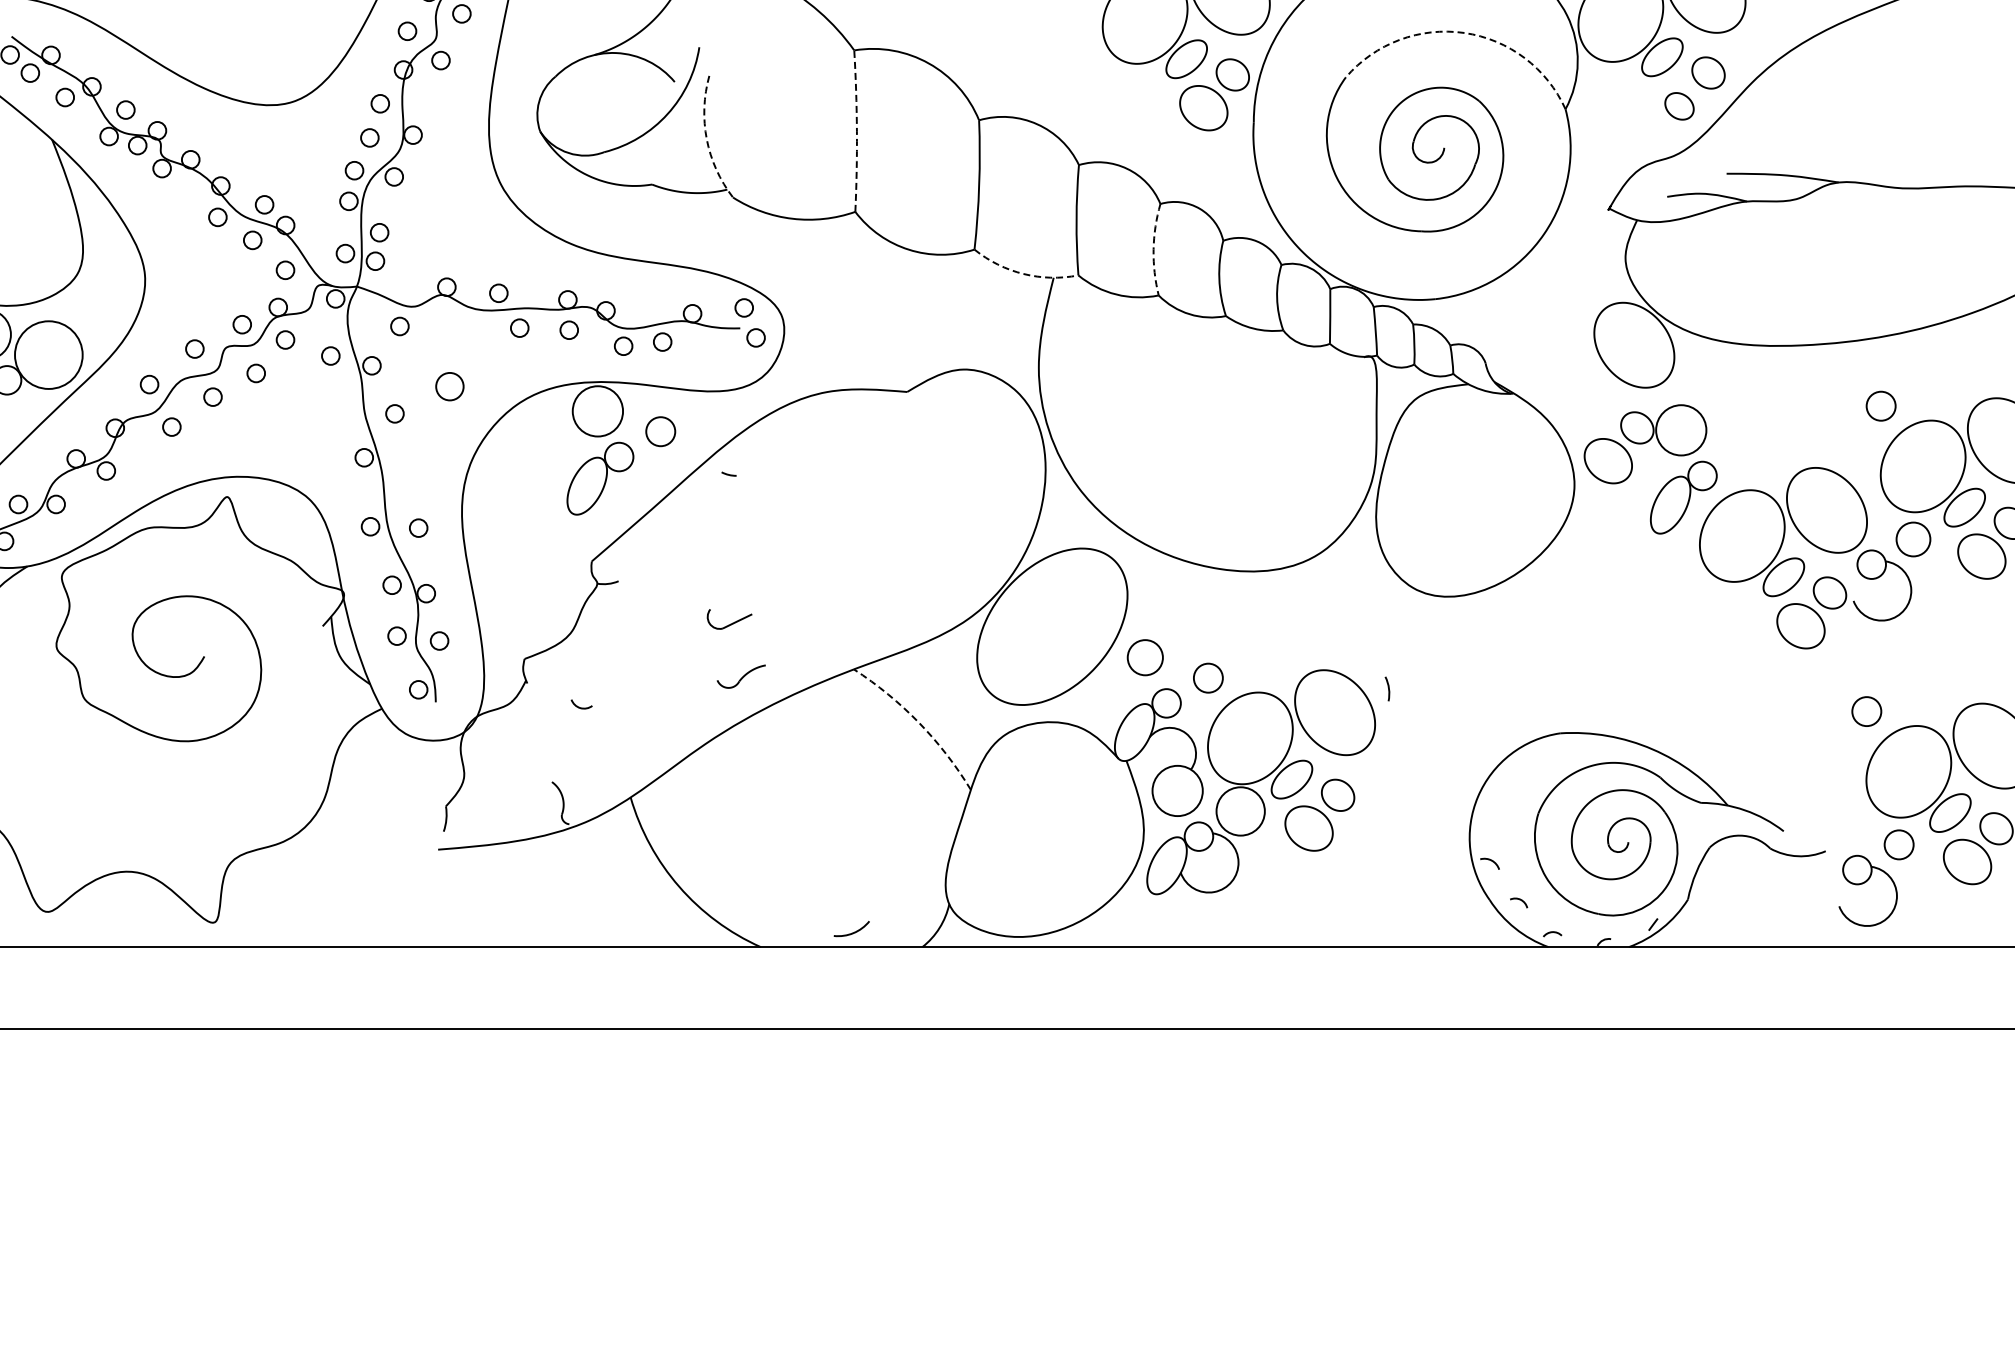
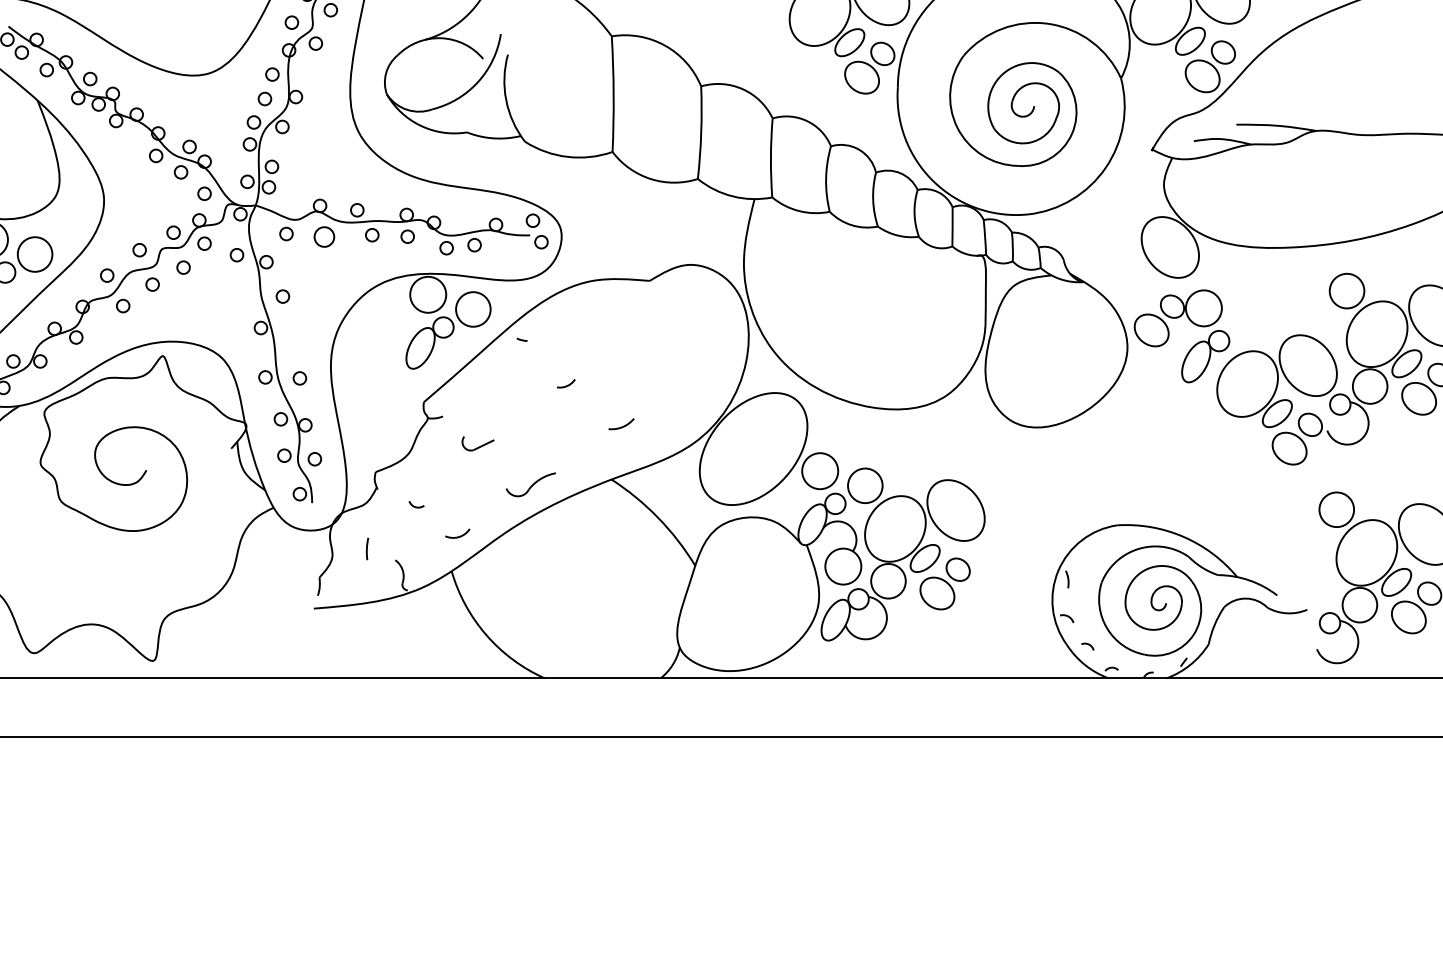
arc: (1464, 32) -> (1048, 23), dashed -> solid
part: (1679, 106) -> (1202, 76), size x1.67
arc: (856, 131) -> (613, 94), dashed -> solid
arc: (706, 139) -> (505, 100), dashed -> solid
arc: (1153, 249) -> (826, 178), dashed -> solid
arc: (1023, 274) -> (732, 196), dashed -> solid
circle: (48, 354) -> (34, 254), size x0.71
circle: (449, 386) -> (324, 236), moved
circle: (1881, 406) -> (1347, 291), size x1.67
circle: (660, 431) -> (473, 309), size x1.67
arc: (792, 537) -> (567, 385), added
circle: (1913, 539) -> (1370, 386), size x1.43
part: (729, 619) -> (478, 443), moved
circle: (1145, 657) -> (820, 471), size x1.43
part: (741, 676) -> (531, 484), size x1.43
circle: (1208, 678) -> (865, 486), size x1.67
arc: (1387, 687) -> (1067, 578), moved
circle: (1866, 711) -> (1336, 509), size x1.67
arc: (919, 722) -> (658, 517), dashed -> solid
arc: (640, 748) -> (458, 536), added
arc: (513, 765) -> (367, 548), added
circle: (1898, 844) -> (1359, 604), size x1.67
arc: (852, 932) -> (621, 426), moved

